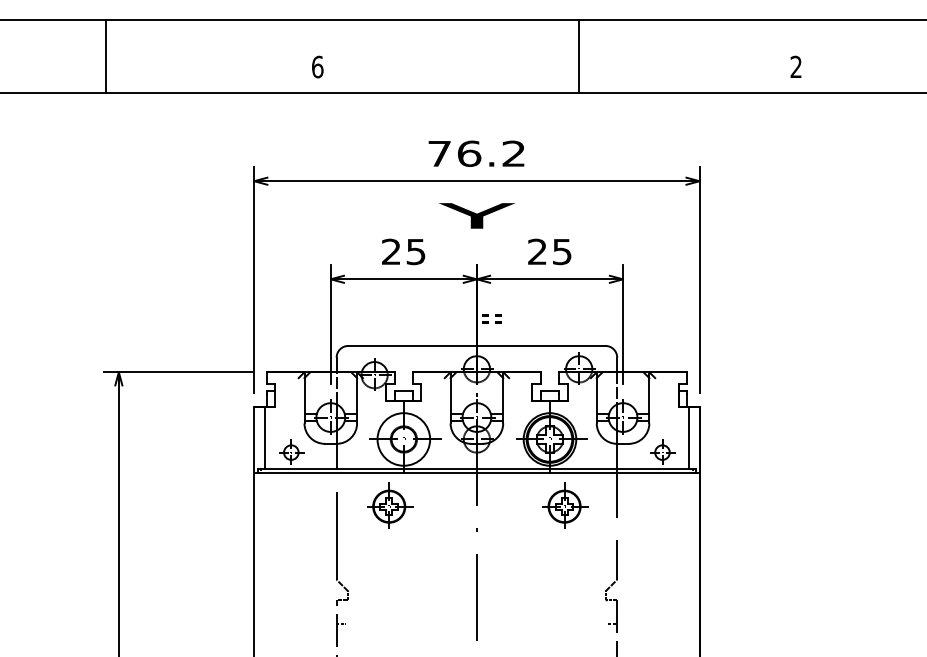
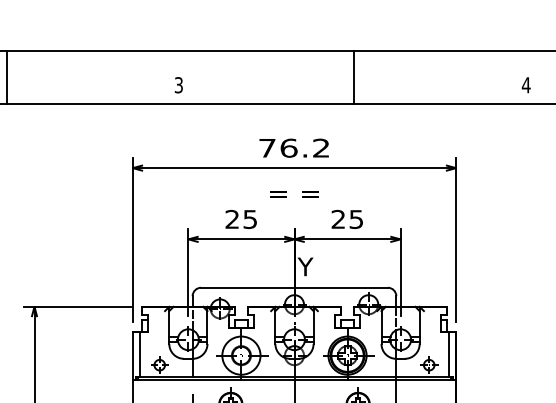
line: (106, 55) -> (6, 76), moved
line: (579, 55) -> (354, 76), moved
text: (317, 66) -> (178, 84), 6 -> 3
text: (796, 66) -> (526, 84), 2 -> 4
text: (477, 215) -> (294, 193), Y -> = =
text: (491, 316) -> (305, 266), = = -> Y

